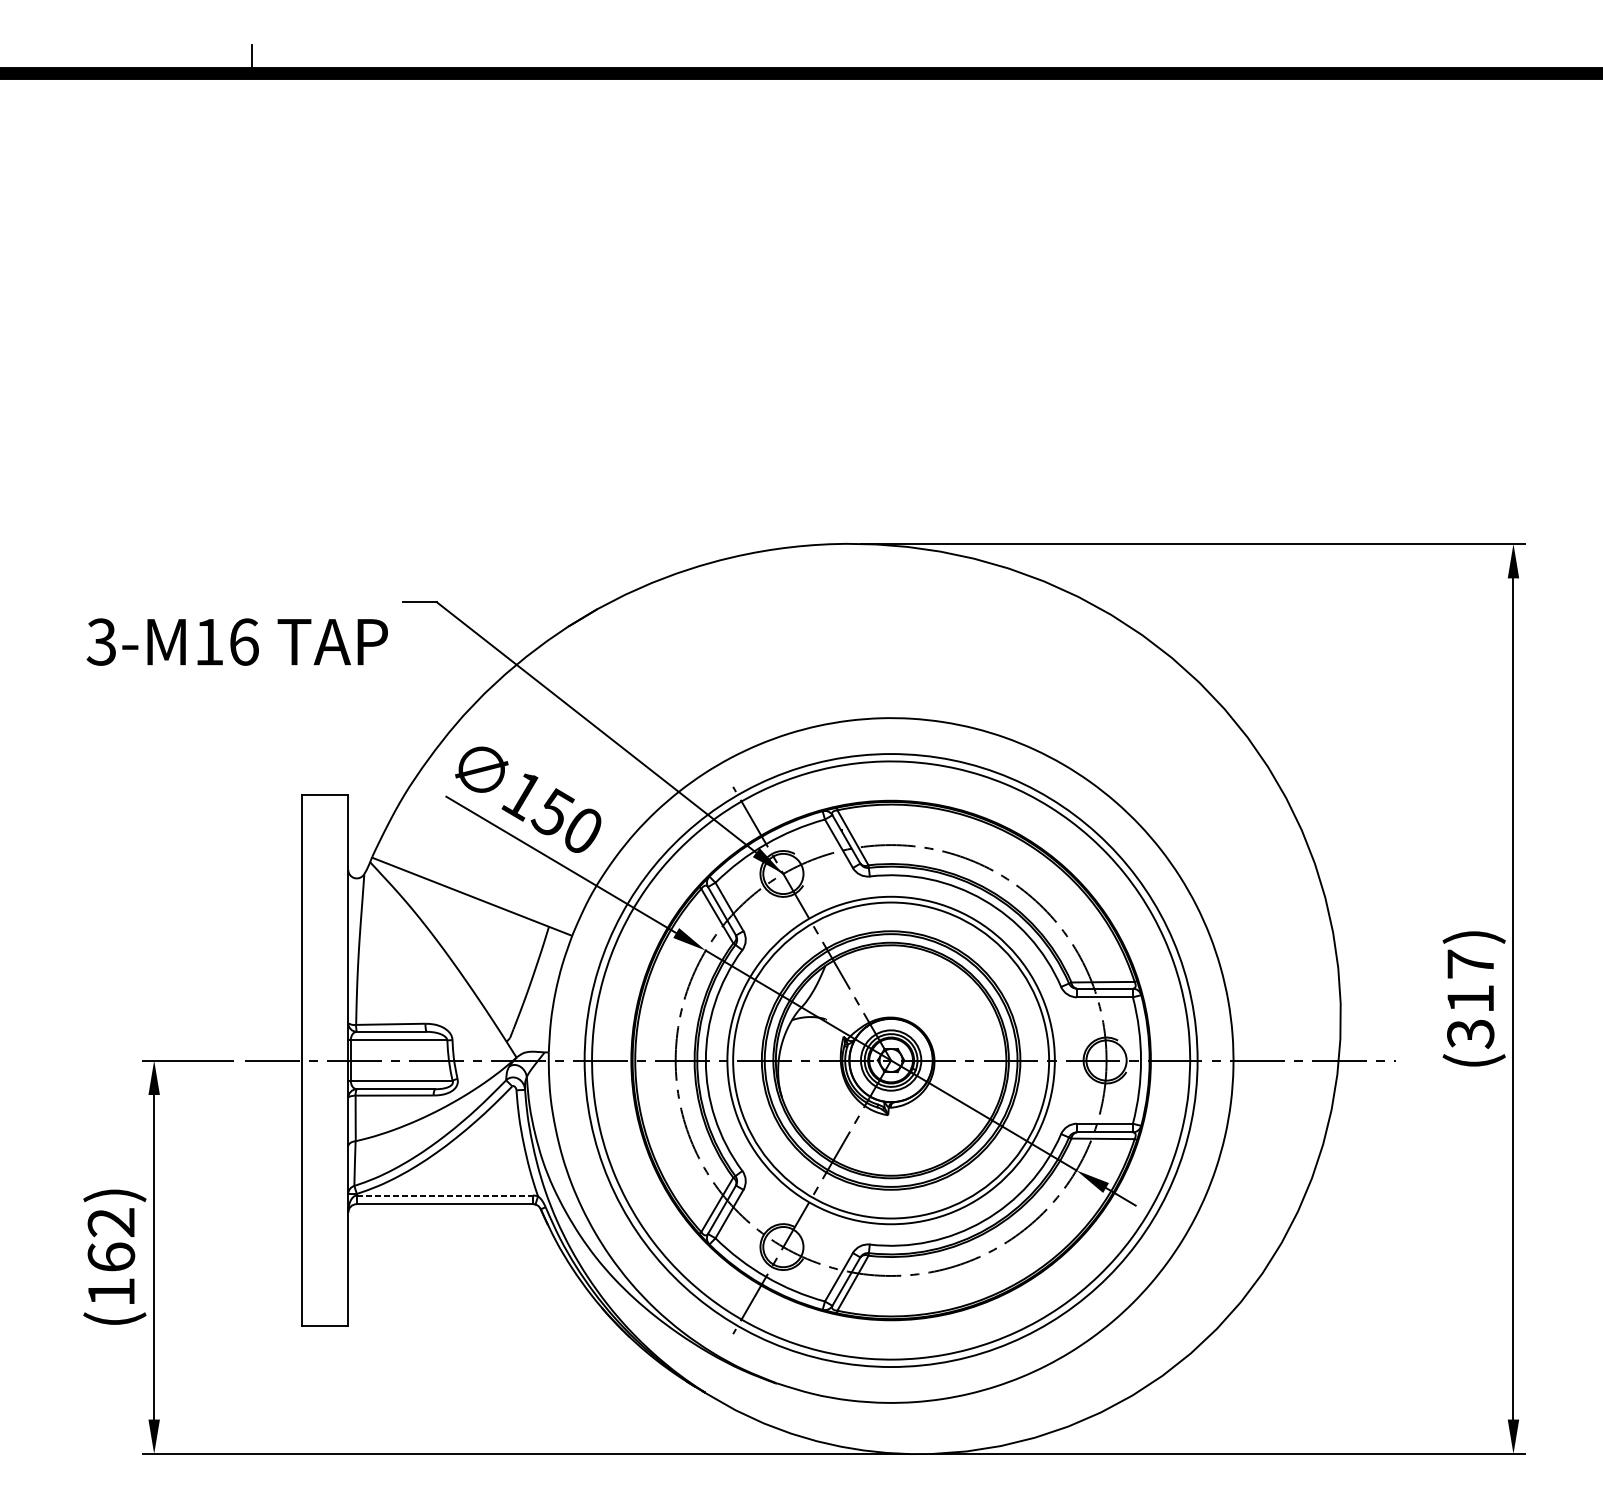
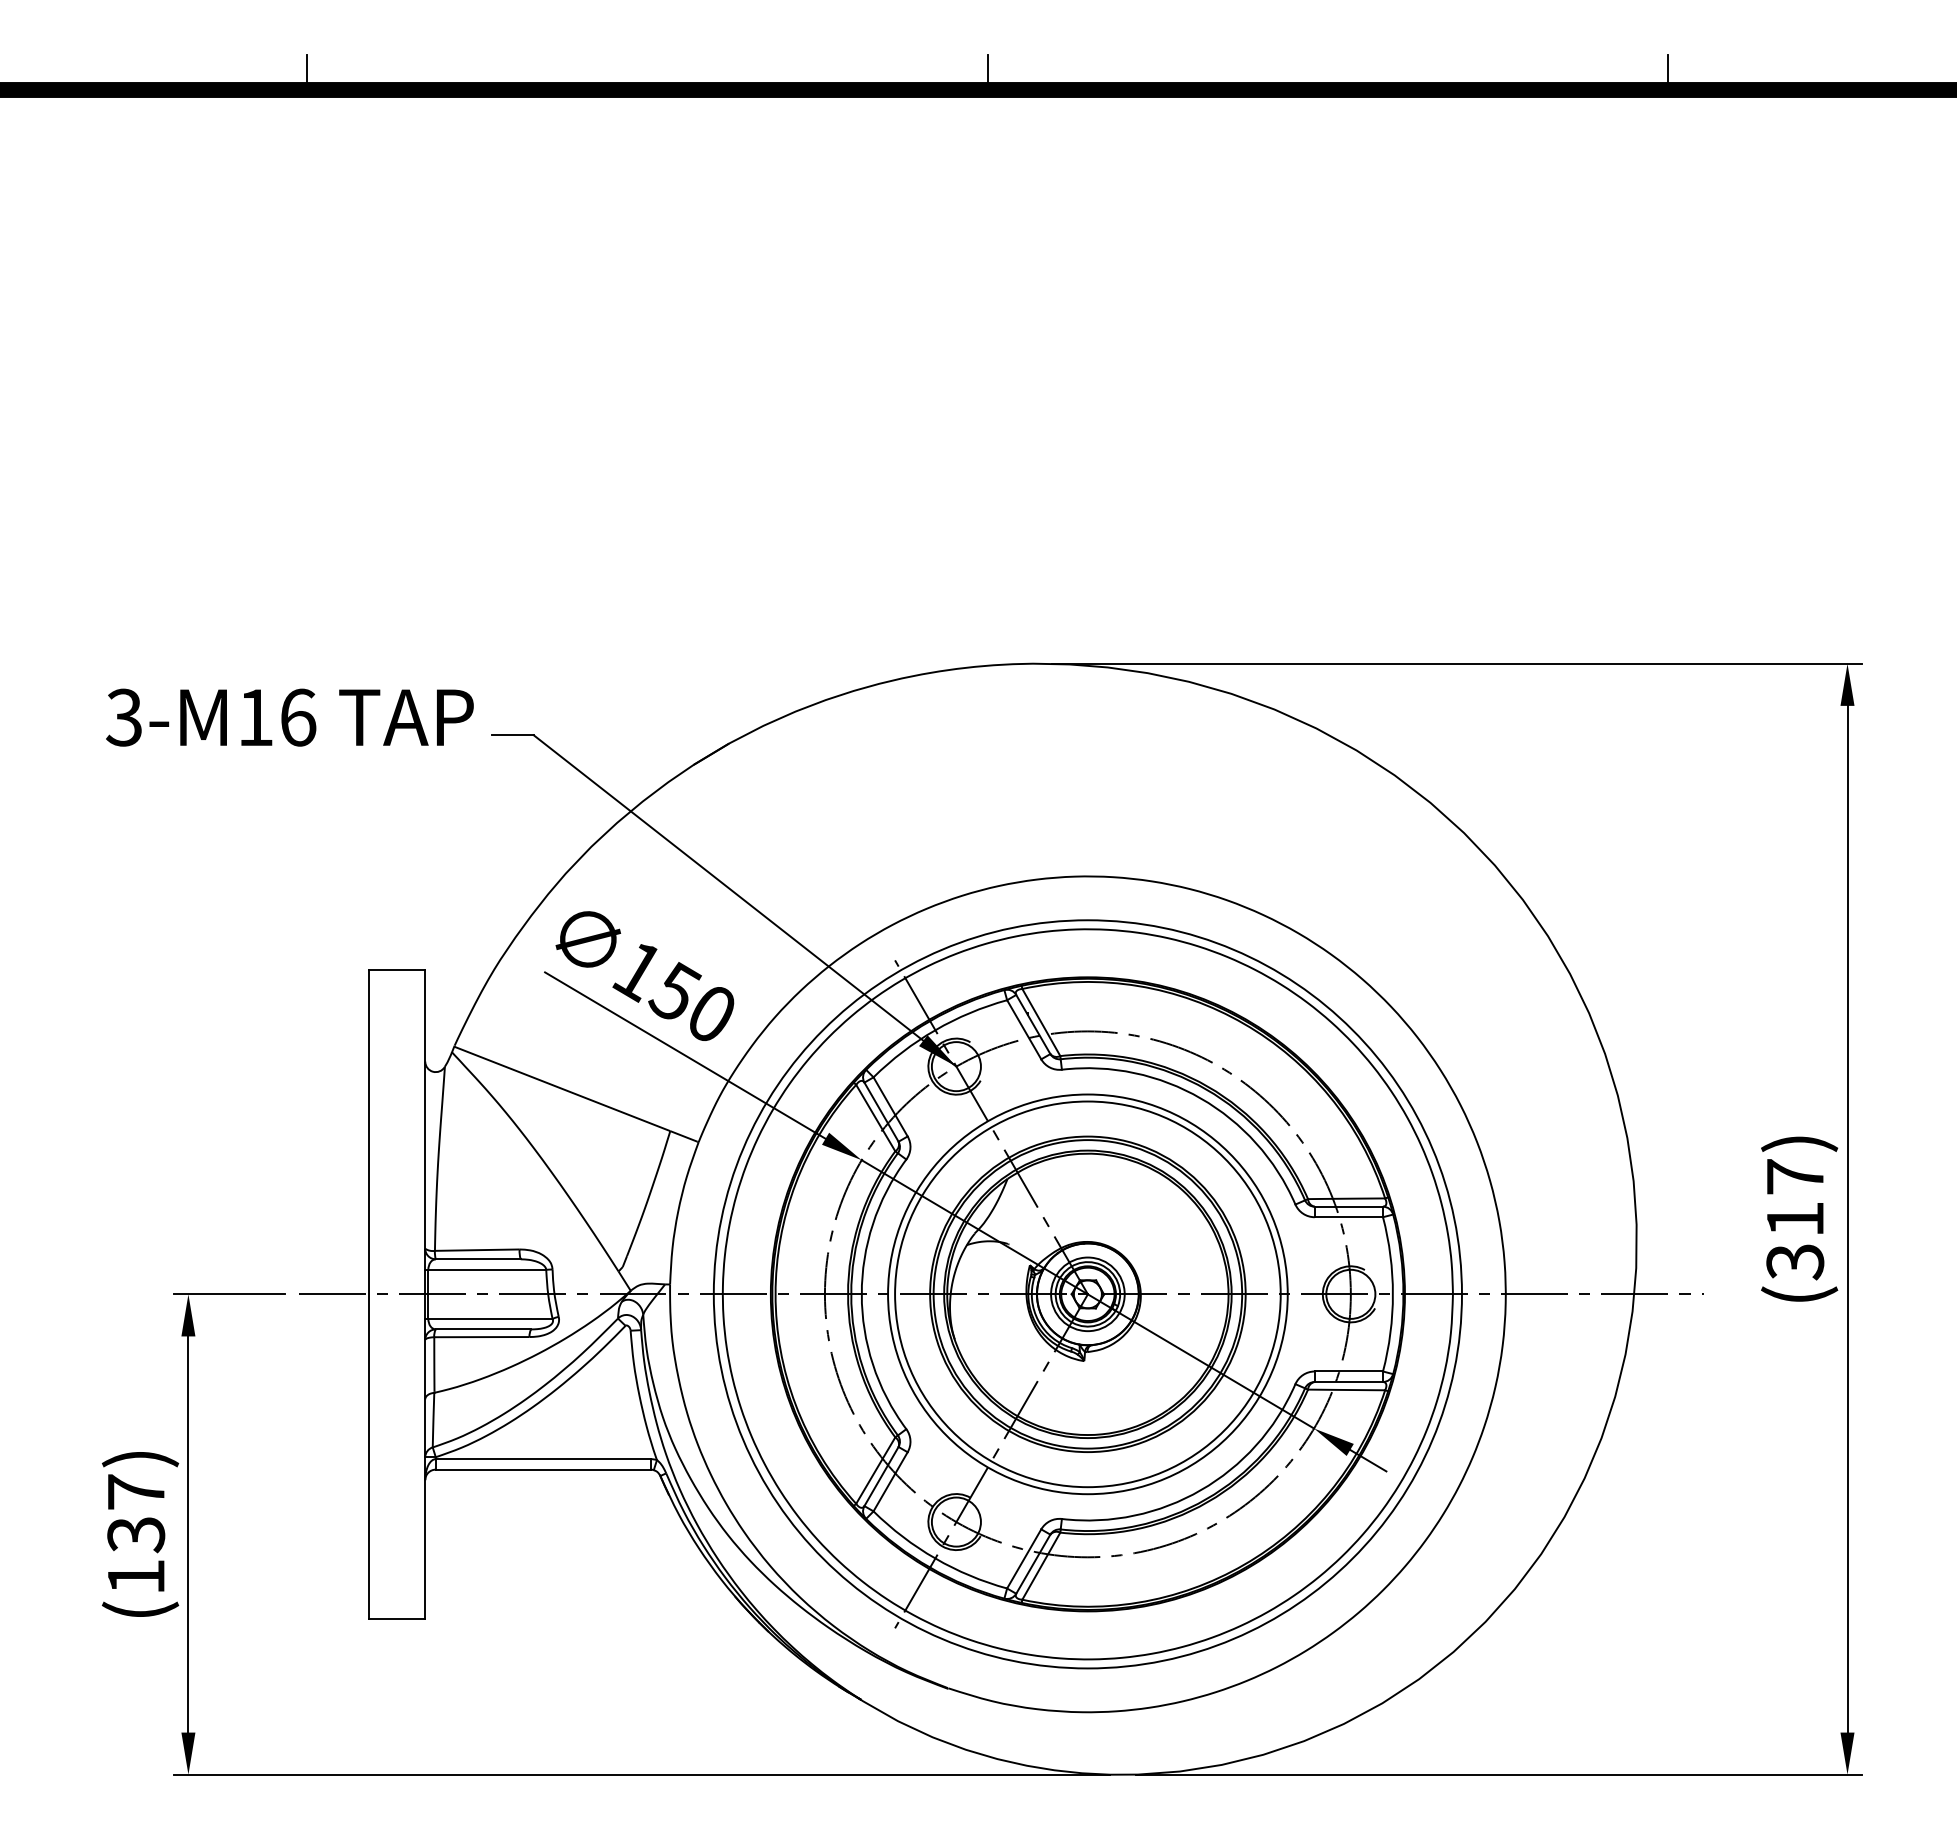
line: (808, 56) -> (987, 68), added
line: (1365, 56) -> (1667, 68), added
text: (237, 641) -> (289, 717), moved
line: (445, 1195) -> (543, 1459), dashed -> solid
text: (111, 1240) -> (136, 1513), (162) -> (137)

